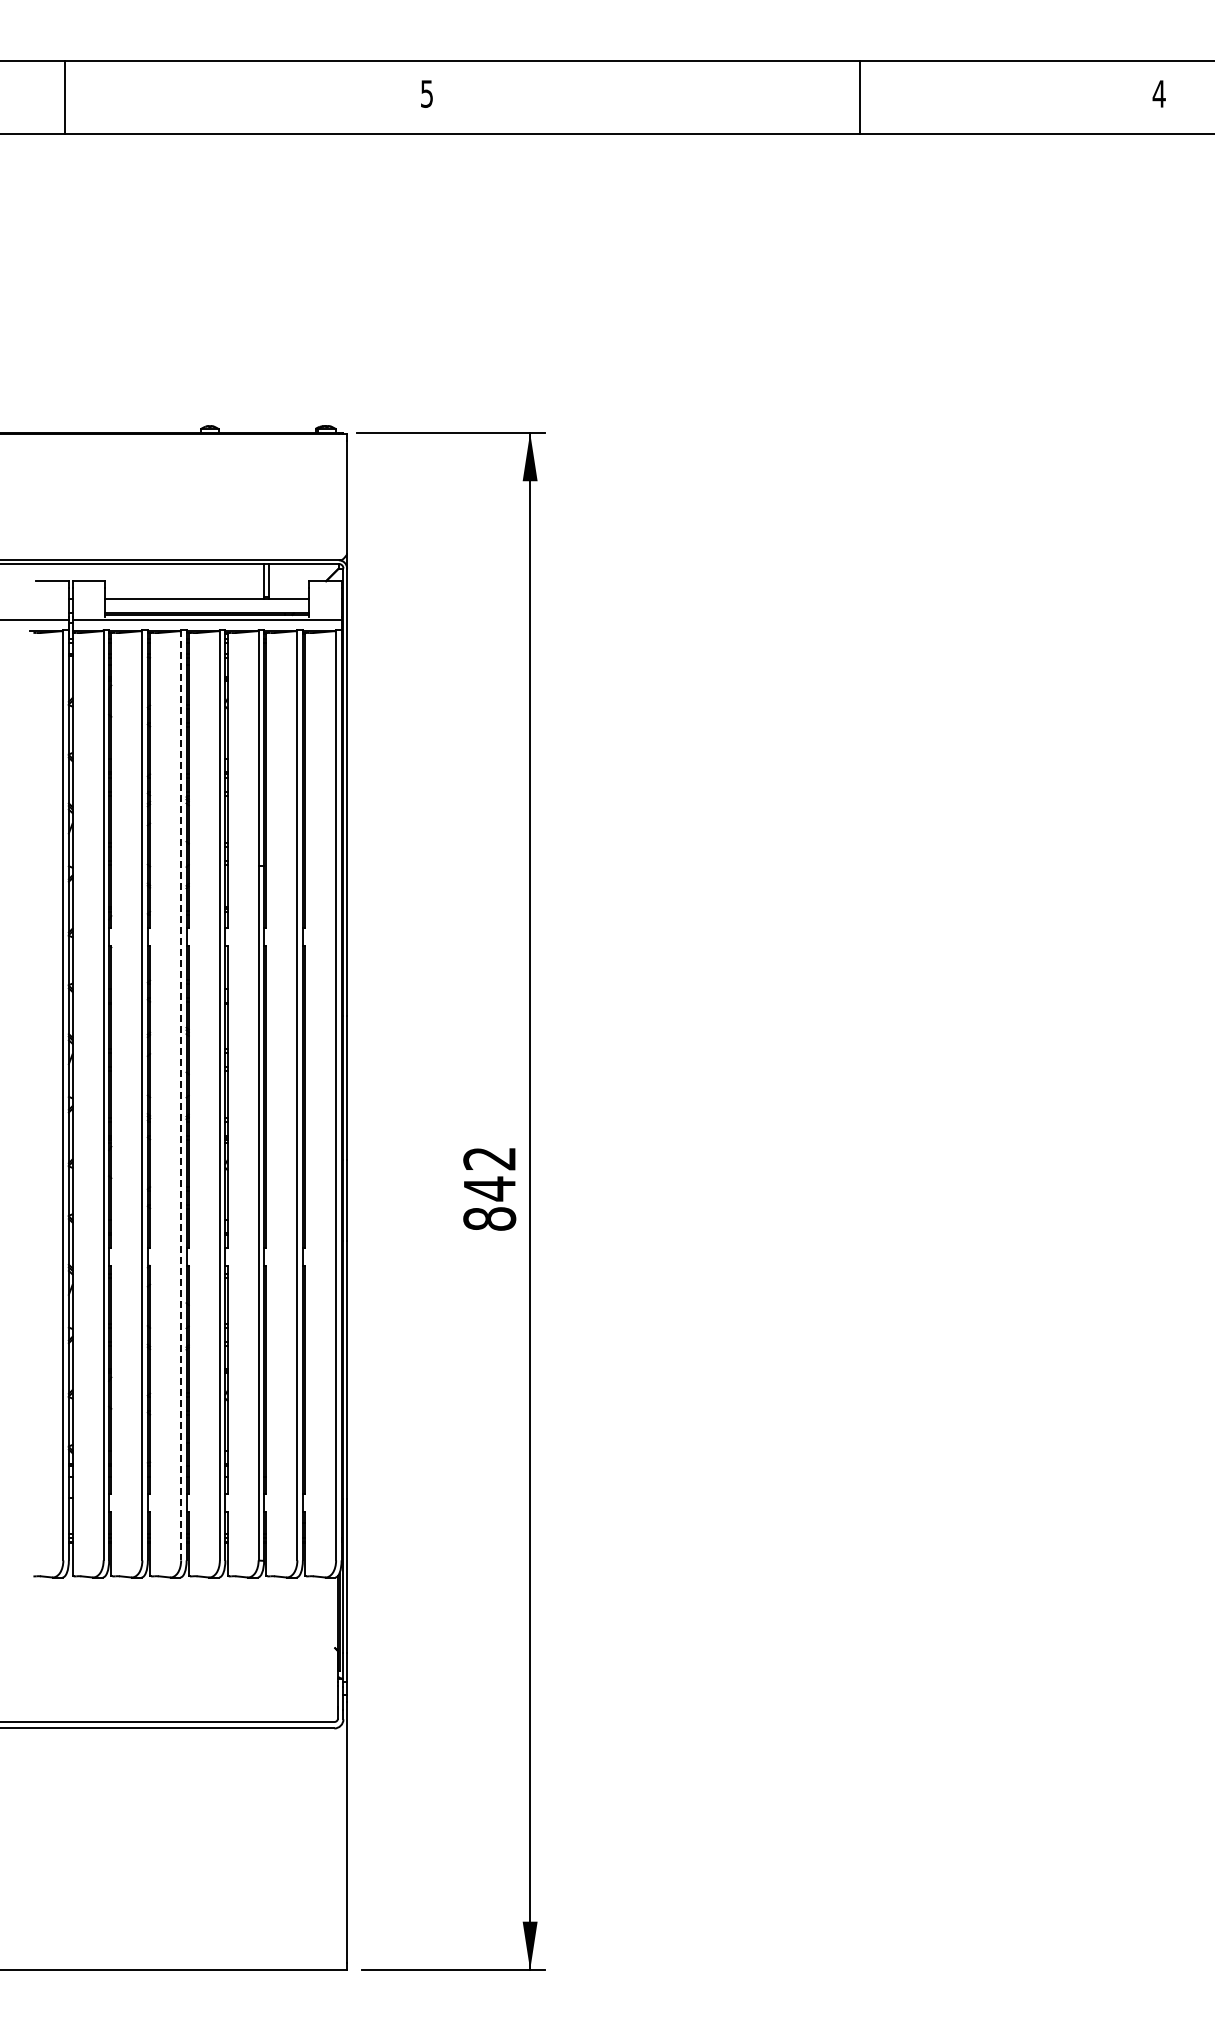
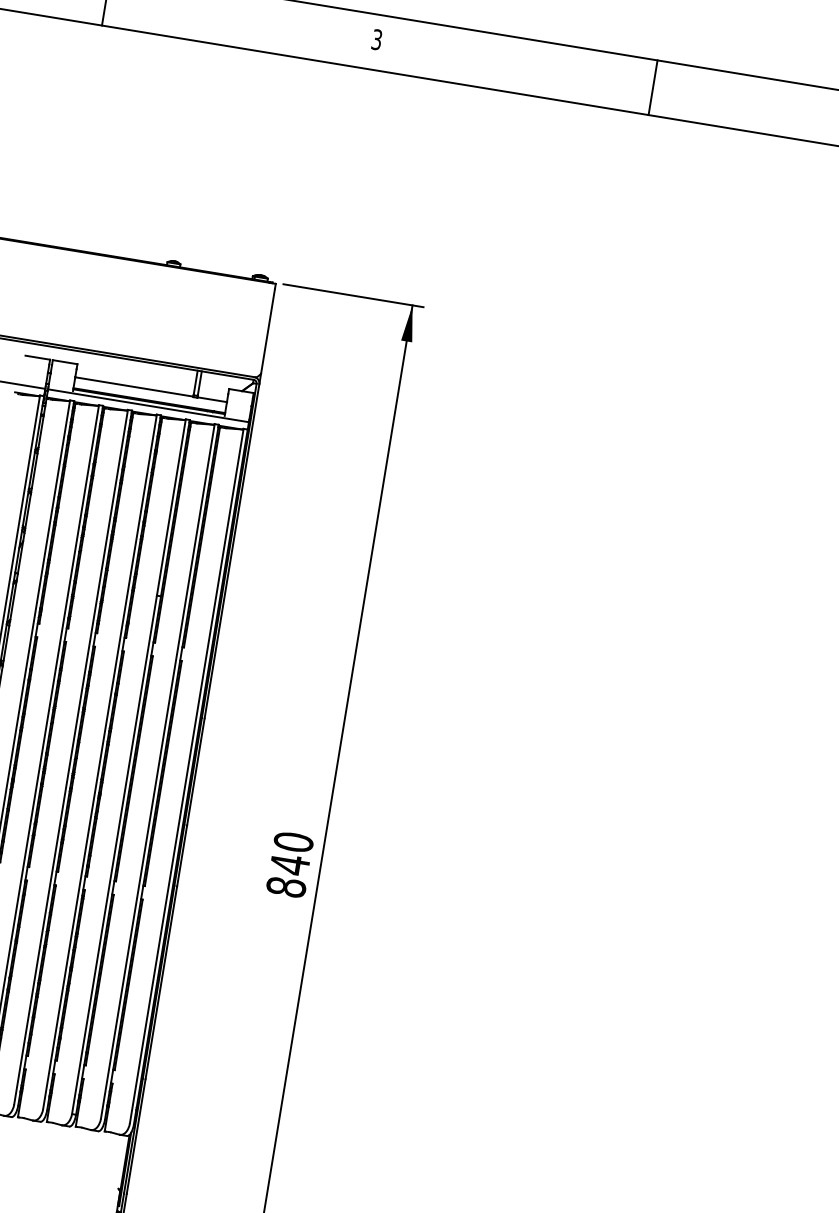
text: (426, 93) -> (376, 39), 5 -> 3
line: (860, 97) -> (653, 87), moved
line: (181, 1095) -> (71, 757), dashed -> solid
text: (489, 1158) -> (293, 842), 842 -> 840

